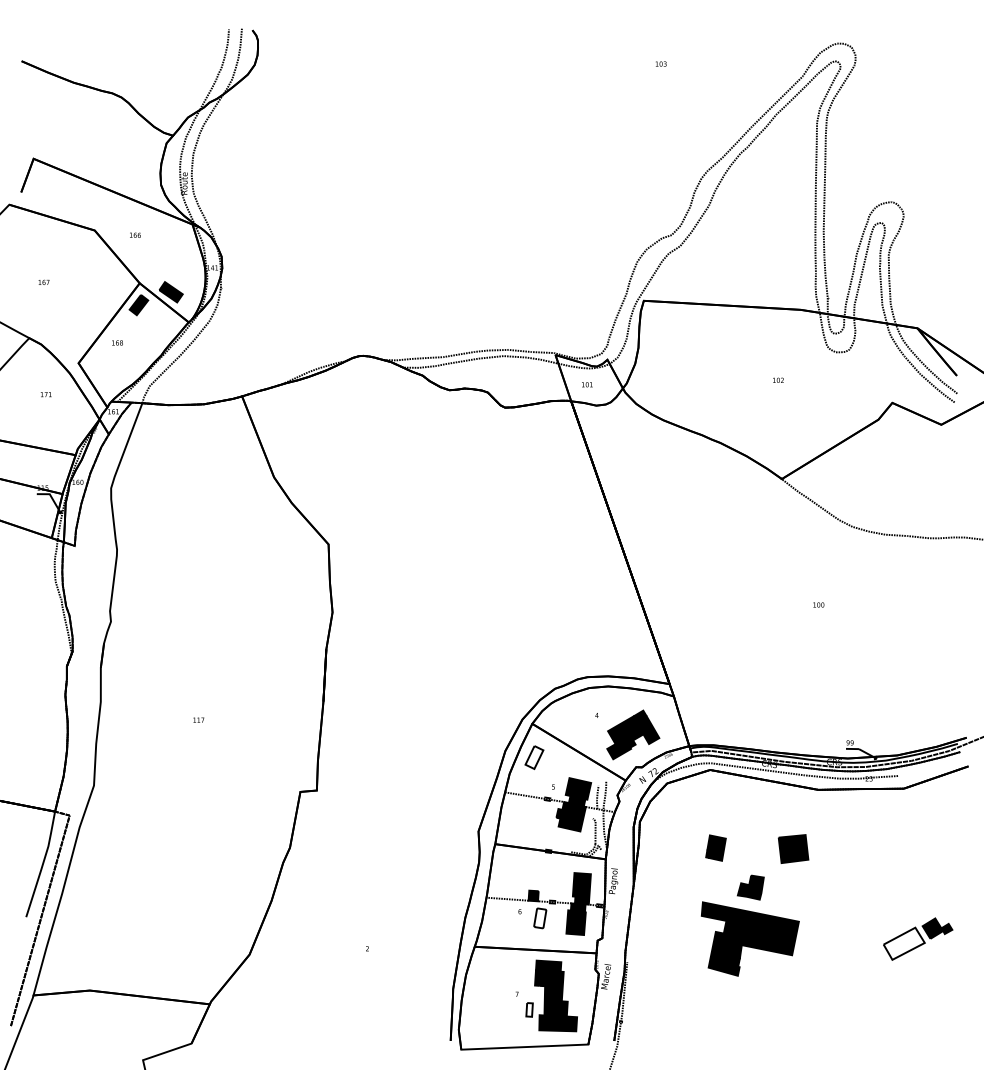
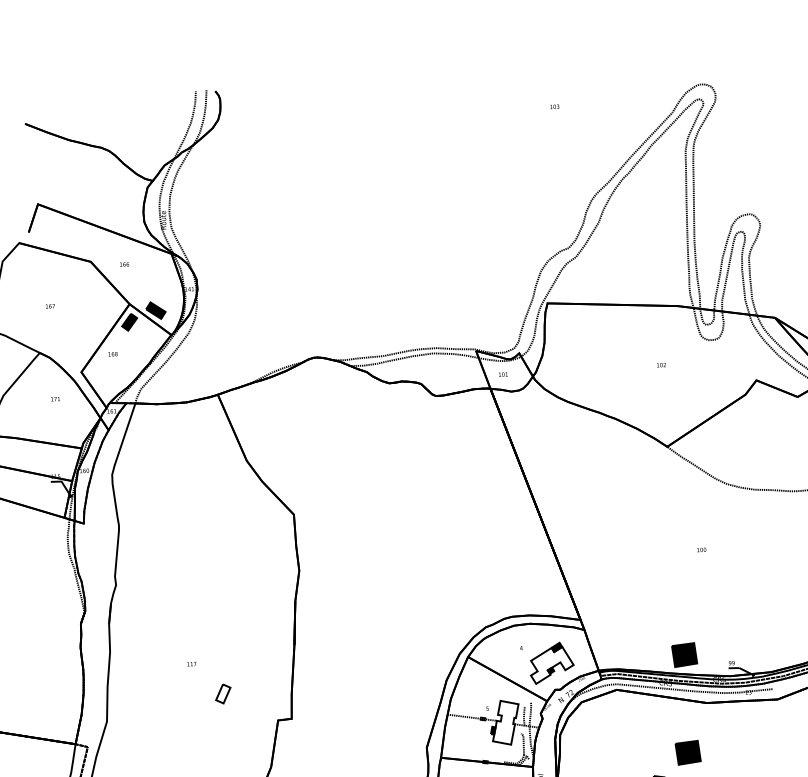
part: (793, 730) -> (684, 654), added
fill: (633, 737) -> (552, 665), removed
part: (534, 757) -> (223, 693), moved
fill: (574, 804) -> (505, 722), removed
part: (715, 847) -> (623, 753), removed

